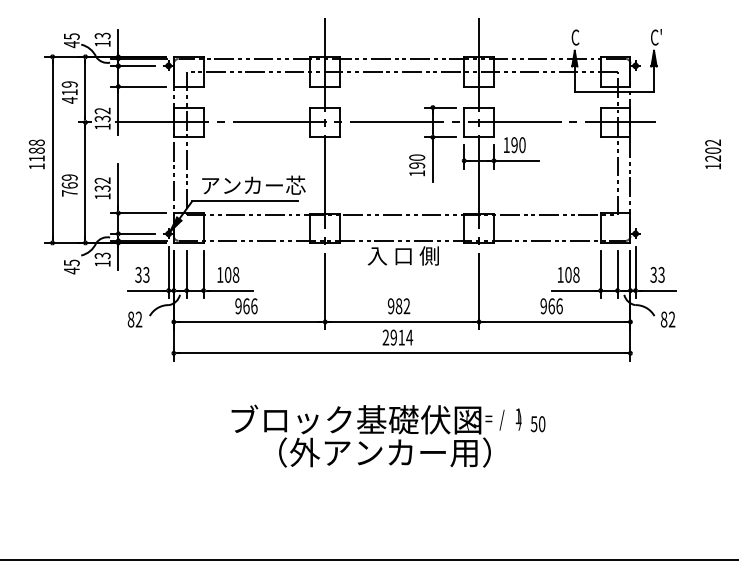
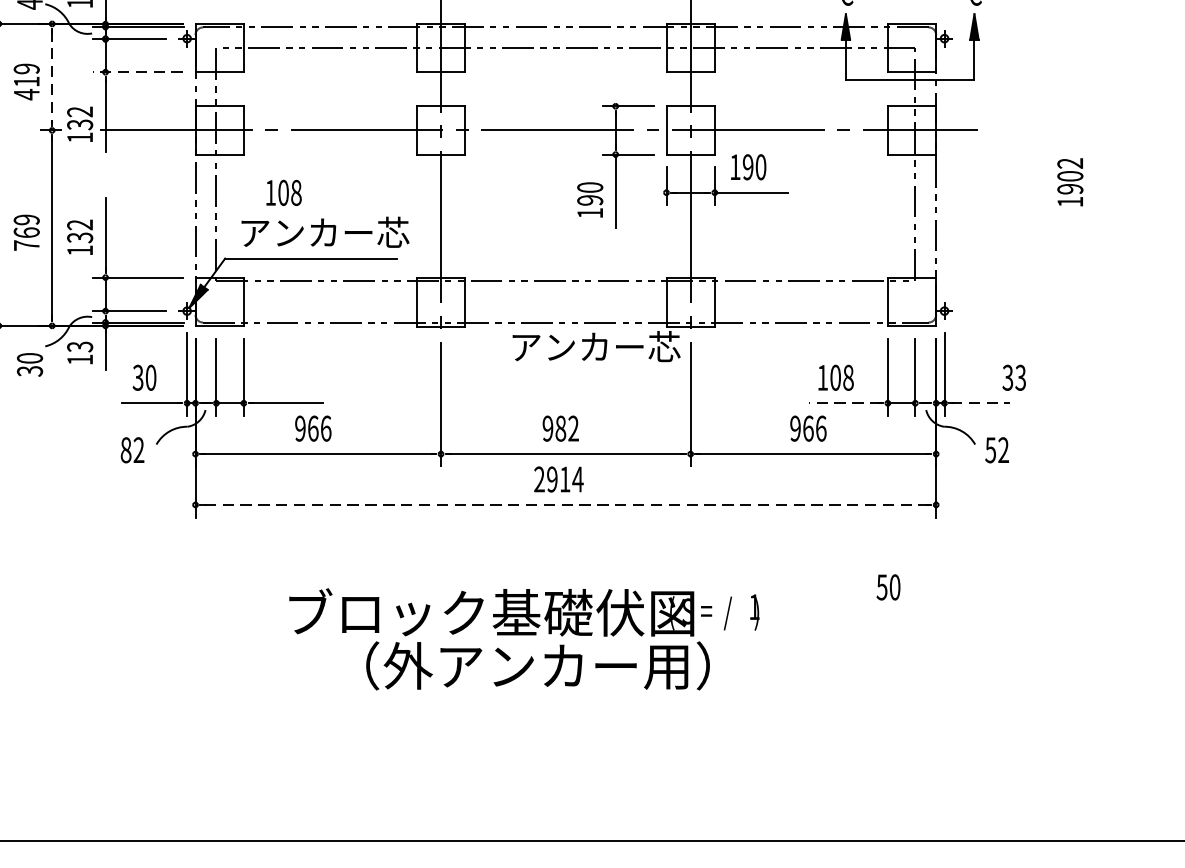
line: (138, 86) -> (138, 72), solid -> dashed
line: (85, 89) -> (52, 77), solid -> dashed
text: (713, 158) -> (1070, 188), 1202 -> 1902
text: (419, 255) -> (593, 346), 入 口 側 -> アンカー芯
text: (71, 266) -> (29, 364), 45 -> 30
text: (146, 274) -> (151, 377), 33 -> 30
text: (228, 274) -> (284, 192), moved
text: (657, 274) -> (1014, 377), moved
line: (573, 290) -> (843, 403), solid -> dashed
line: (658, 290) -> (981, 403), solid -> dashed
text: (663, 319) -> (989, 450), 82 -> 52
line: (401, 353) -> (564, 505), solid -> dashed
text: (537, 424) -> (887, 587), moved

